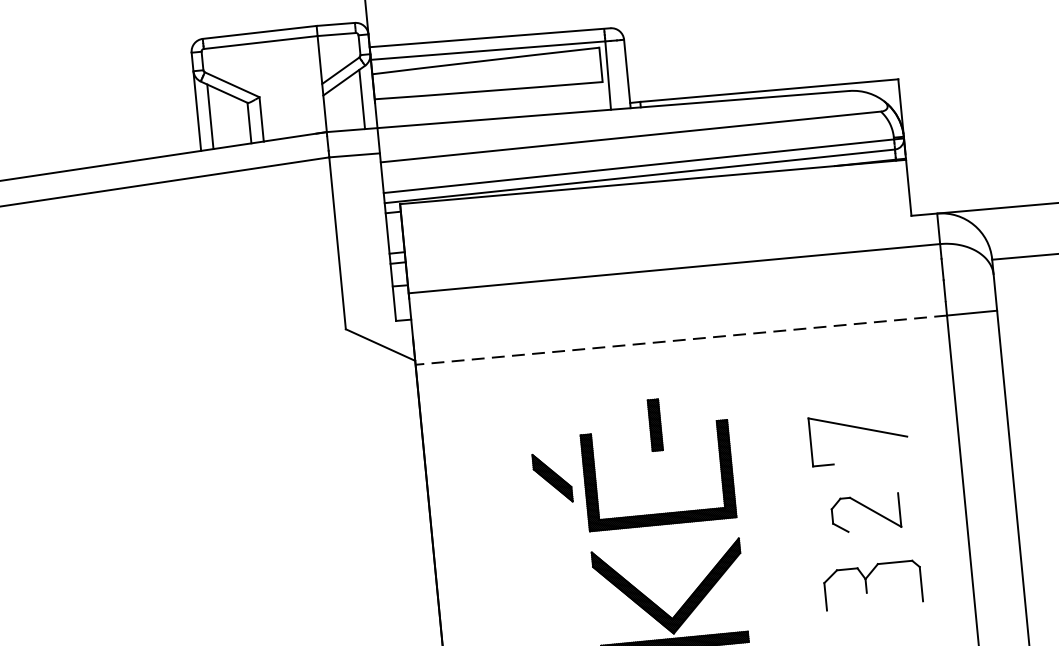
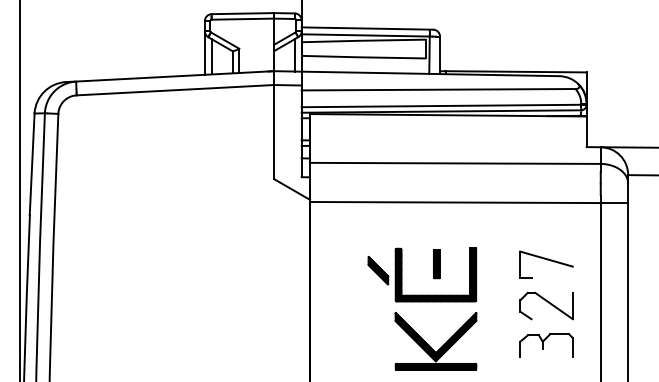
line: (679, 340) -> (454, 202), dashed -> solid
part: (654, 425) -> (436, 264), moved
part: (865, 512) -> (546, 305), size x1.43

